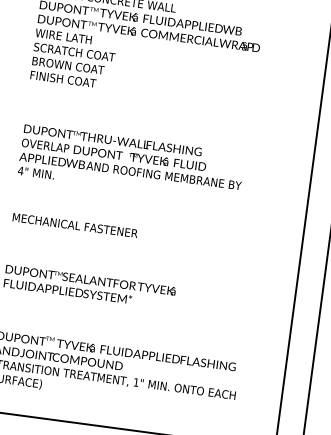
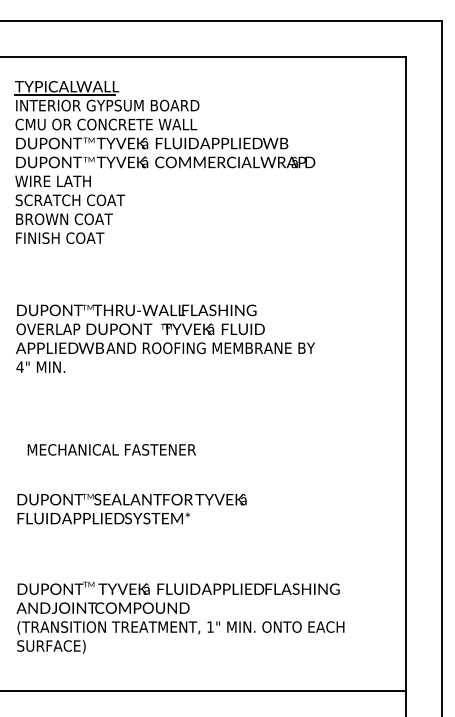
text: (75, 225) -> (111, 449), moved

